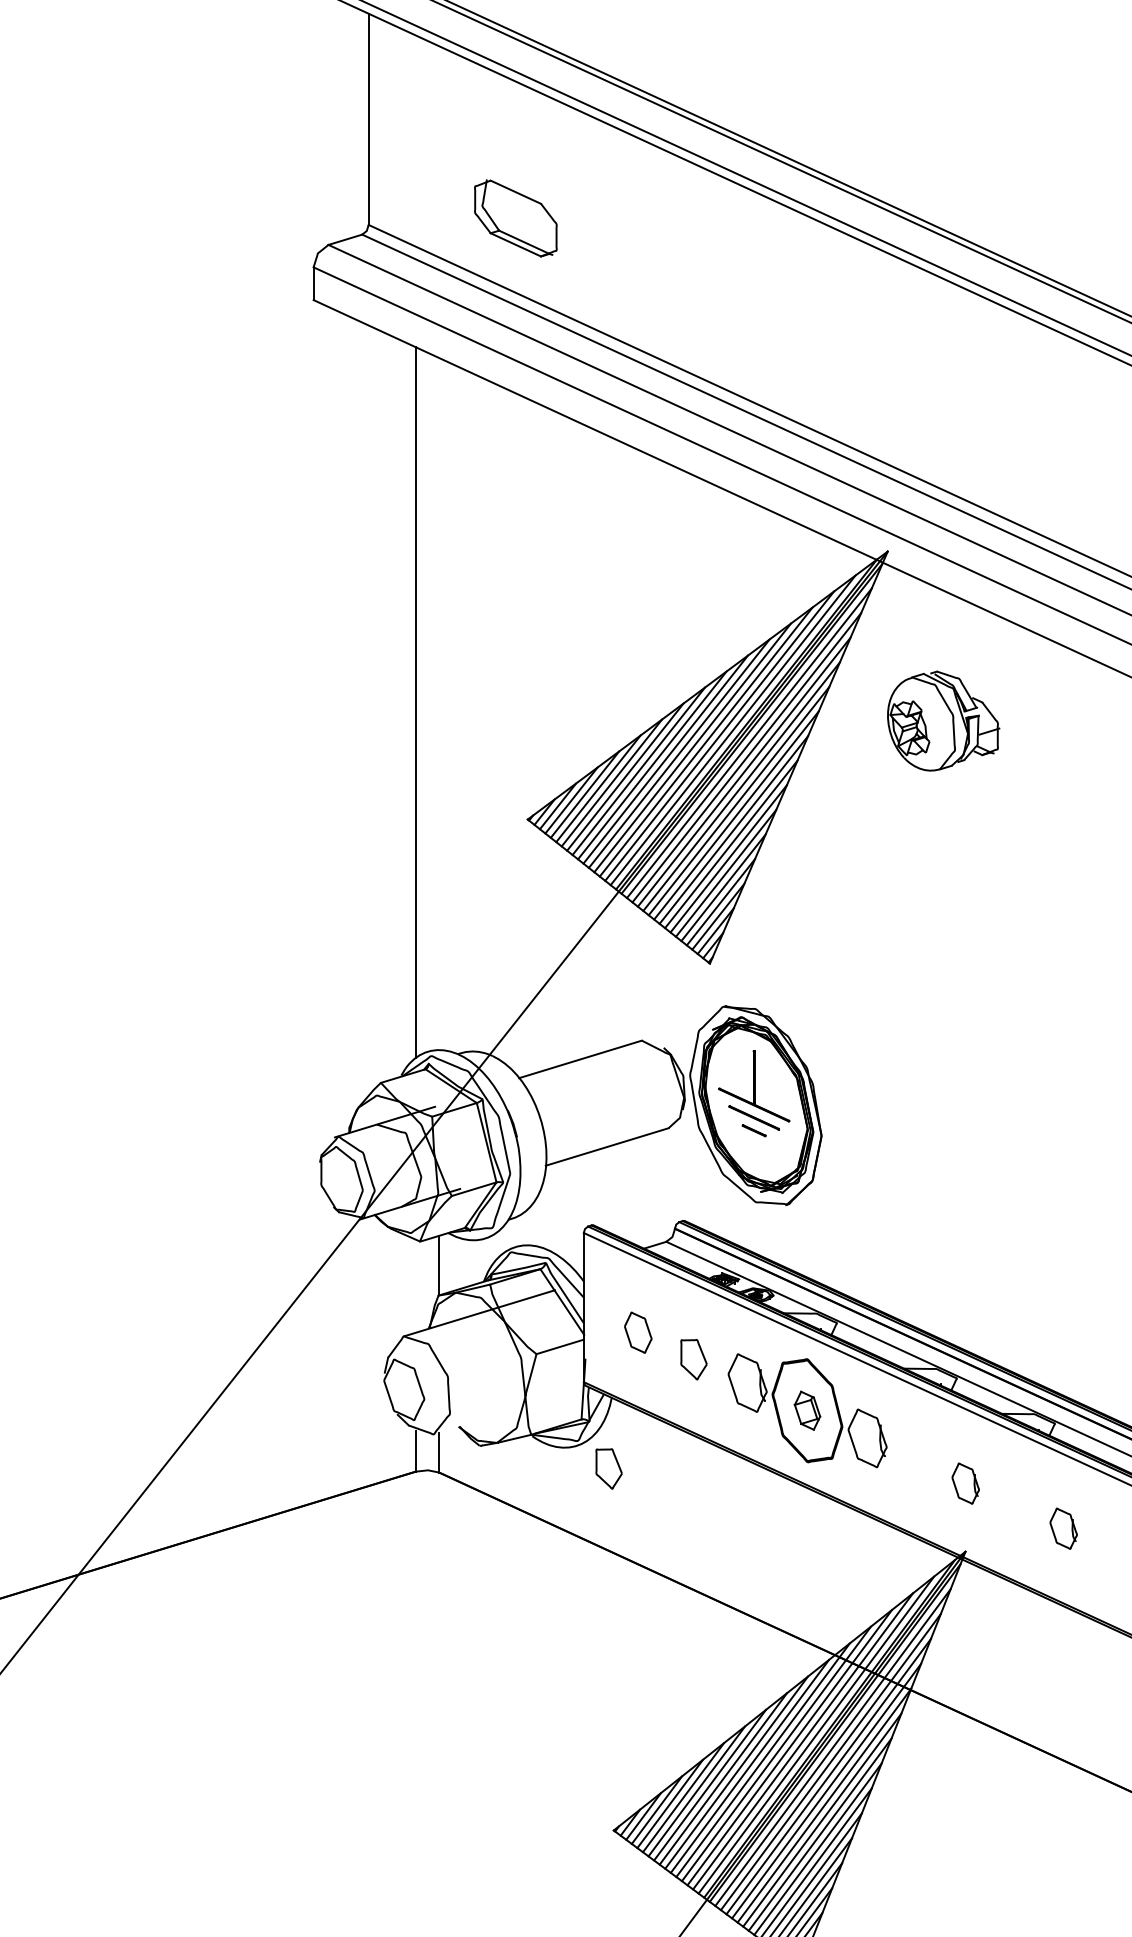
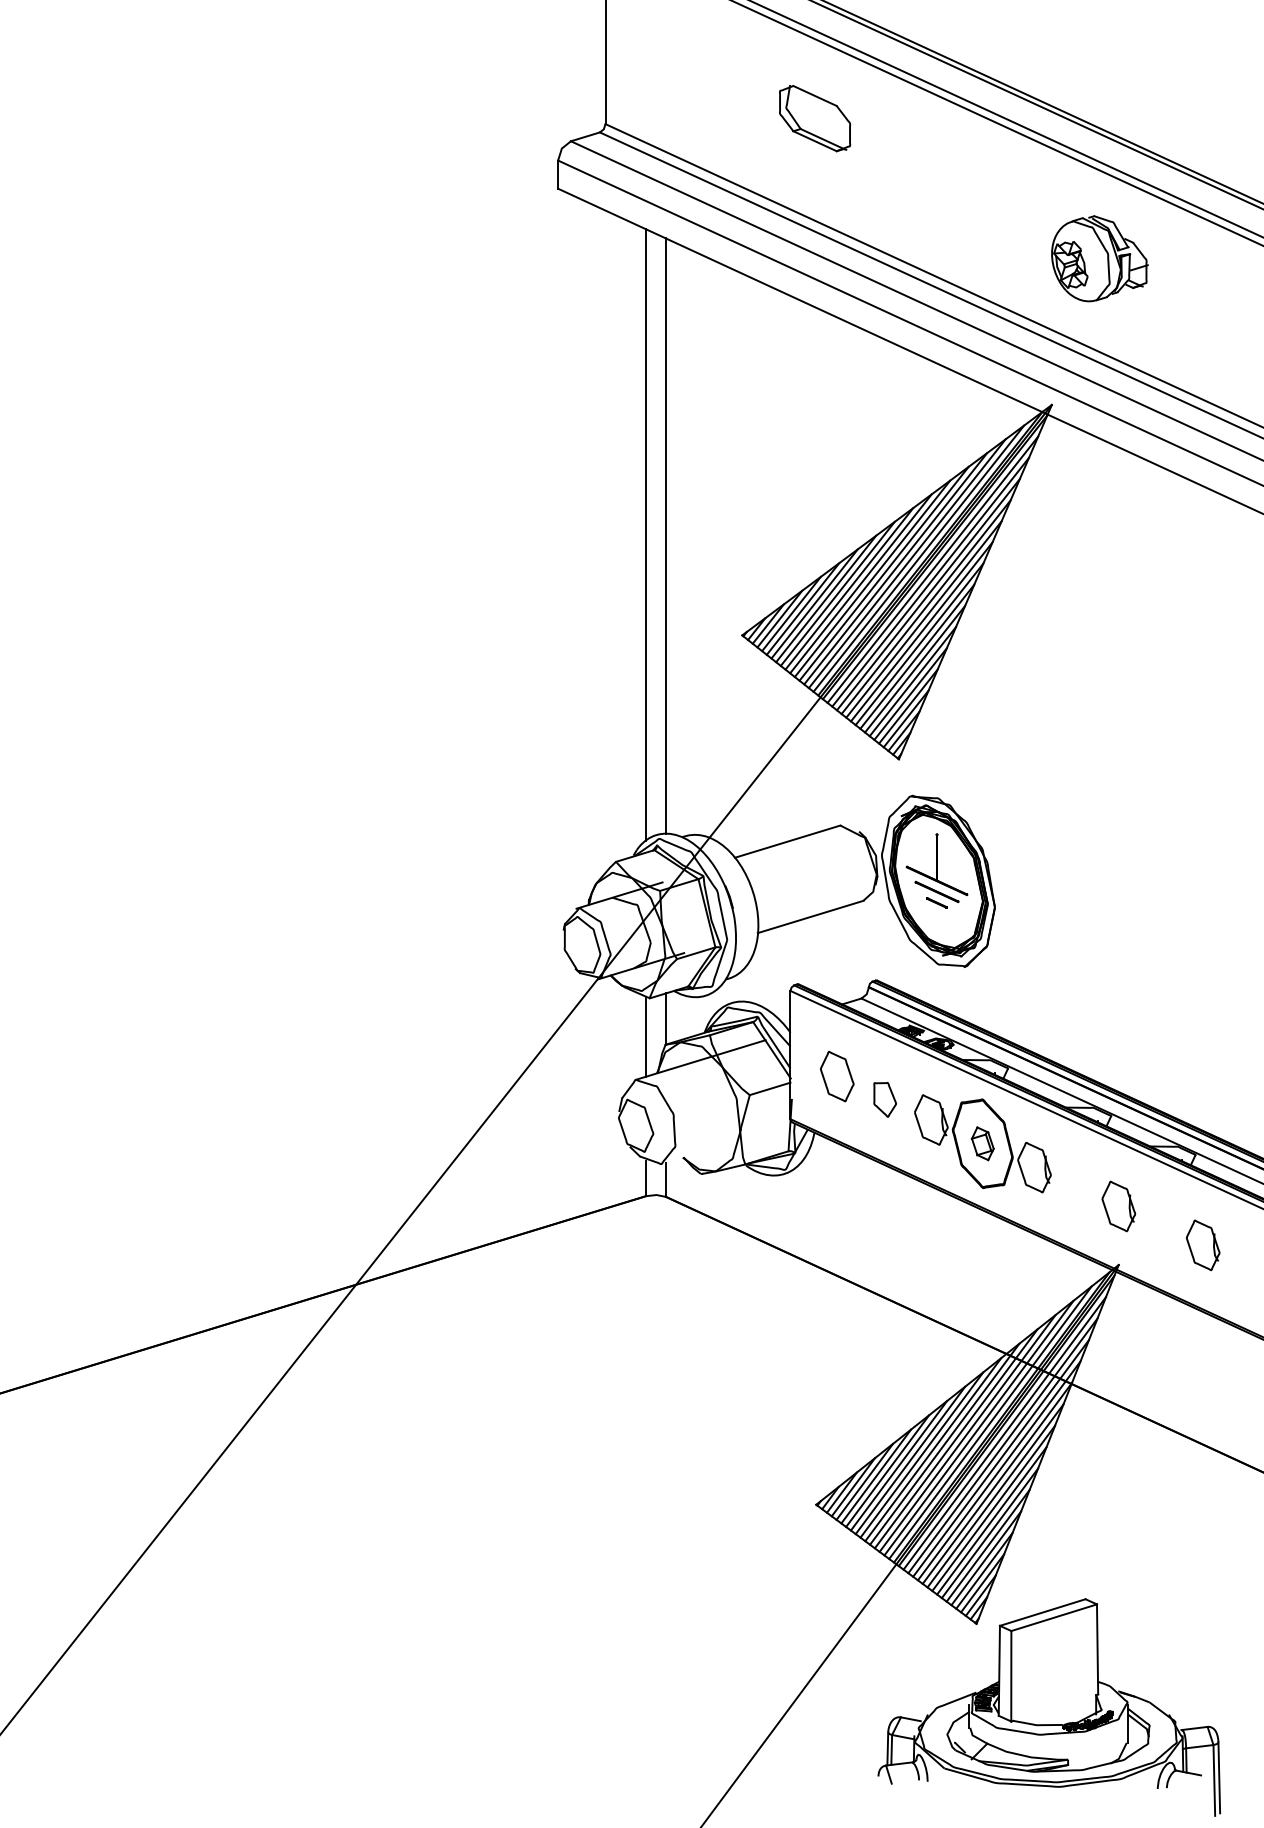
part: (516, 218) -> (815, 118), moved
line: (439, 704) -> (666, 536), added
part: (943, 720) -> (1099, 258), moved
line: (416, 1285) -> (646, 1036), added
part: (638, 1332) -> (837, 1076), size x1.43
part: (608, 1468) -> (811, 1193), removed
part: (965, 1483) -> (1118, 1206), size x1.43
part: (1062, 1527) -> (1202, 1244), size x1.43

